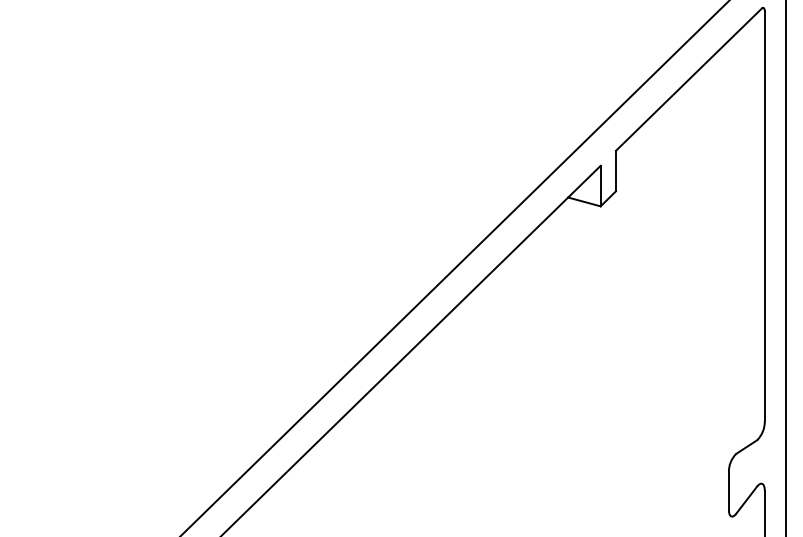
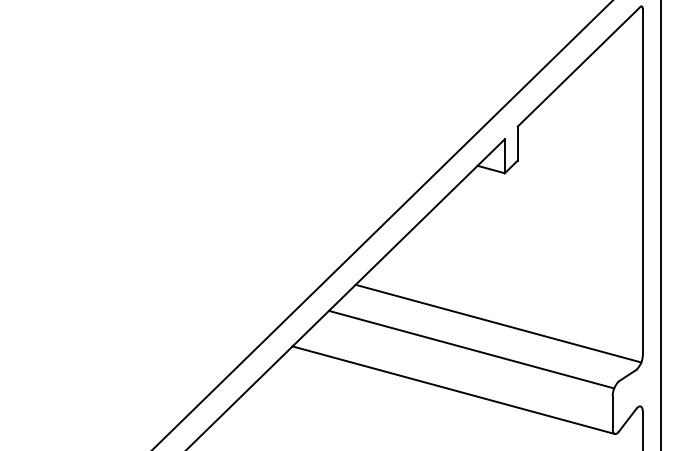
line: (592, 385) -> (498, 323), added
line: (560, 416) -> (471, 349), added
line: (539, 464) -> (453, 390), added

